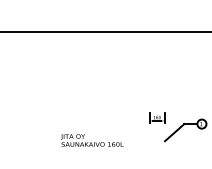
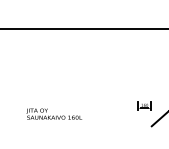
text: (92, 140) -> (54, 114), moved

